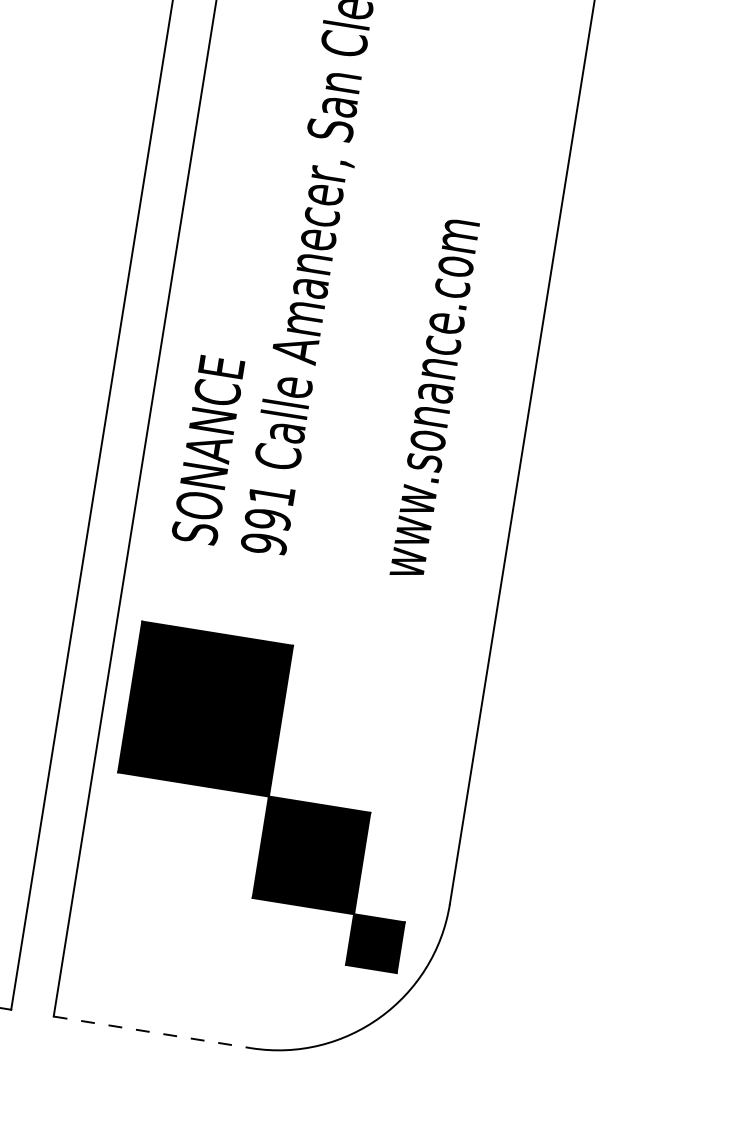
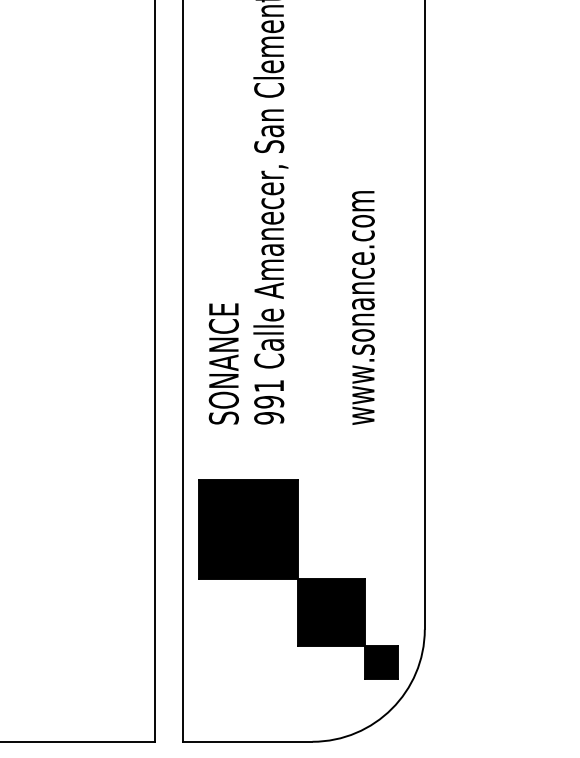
line: (152, 1031) -> (247, 741), dashed -> solid

